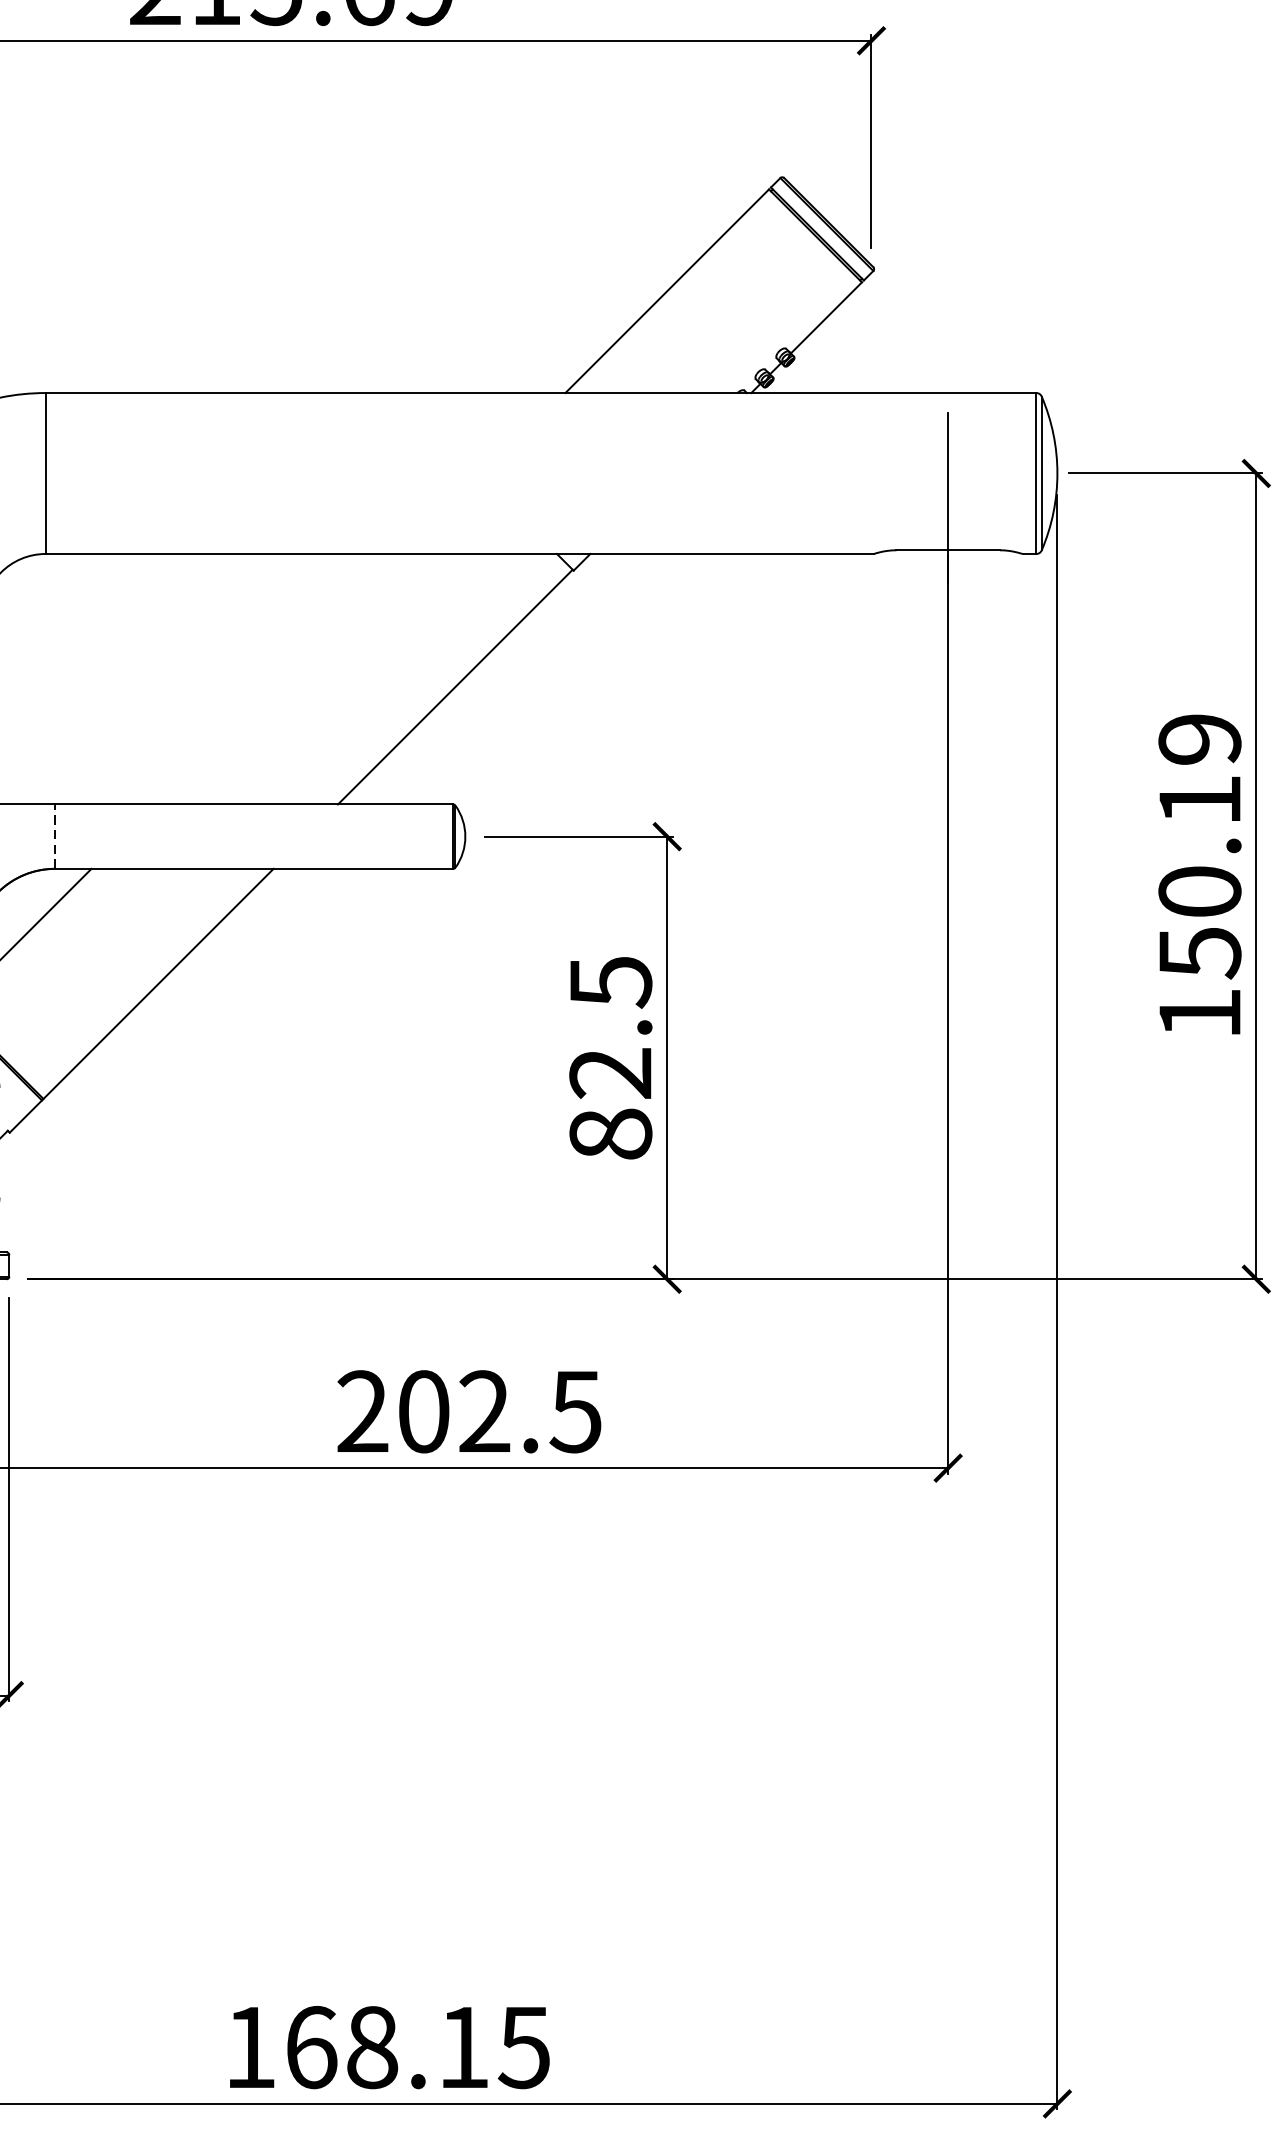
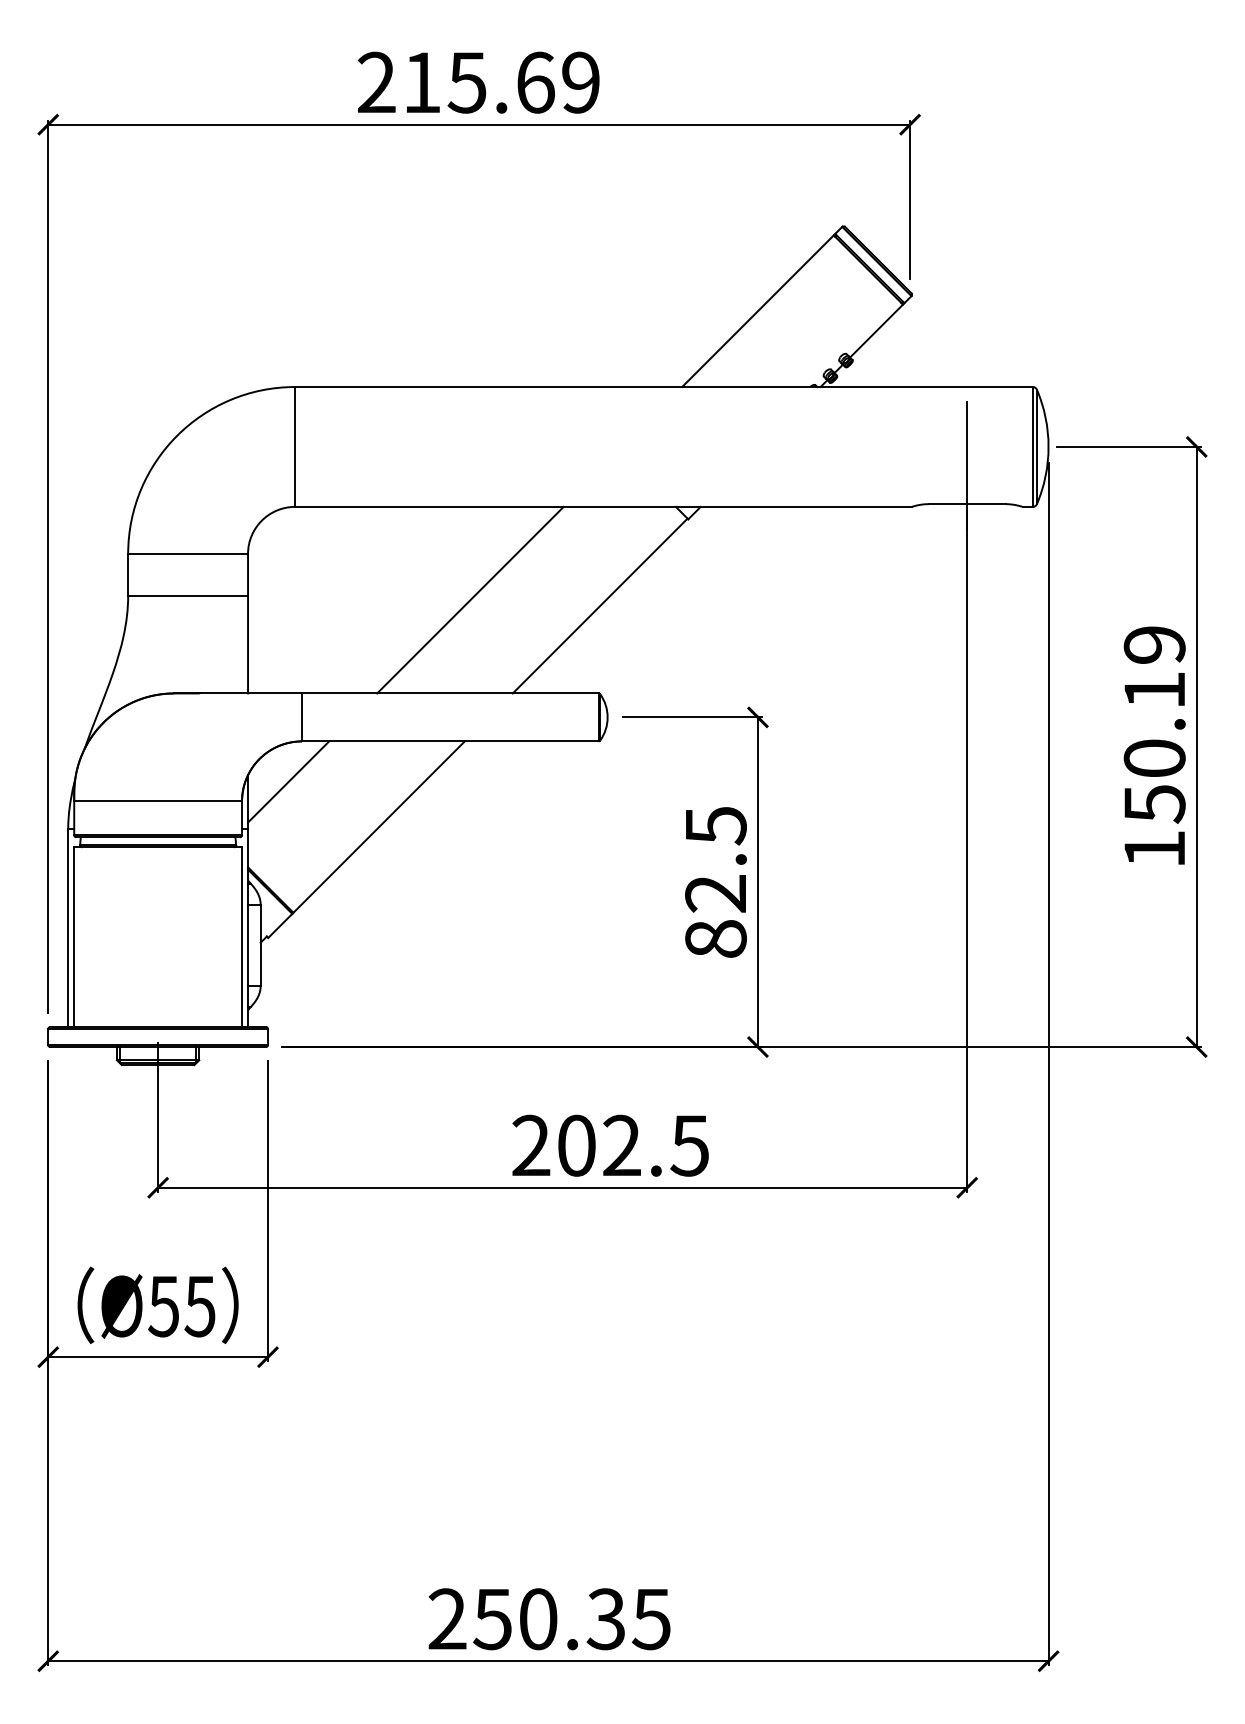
line: (281, 678) -> (470, 599), added
line: (54, 836) -> (301, 717), dashed -> solid
text: (356, 2047) -> (526, 1619), 168.15 -> 250.35

